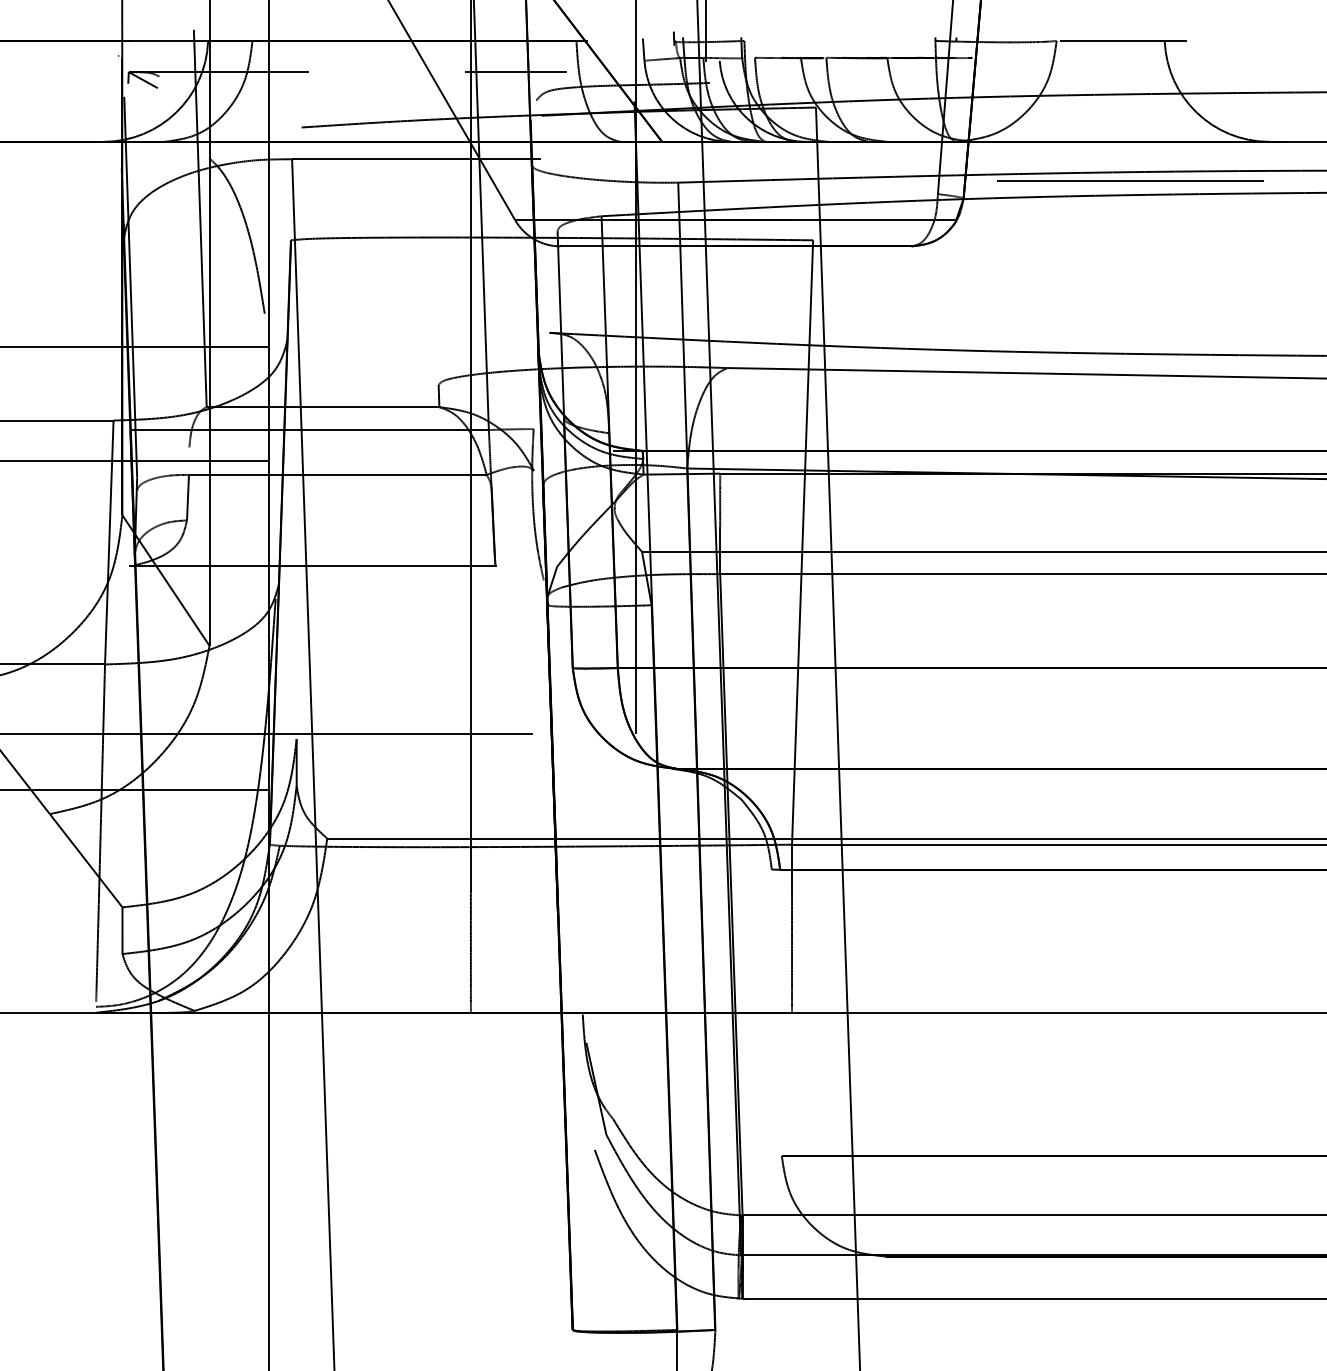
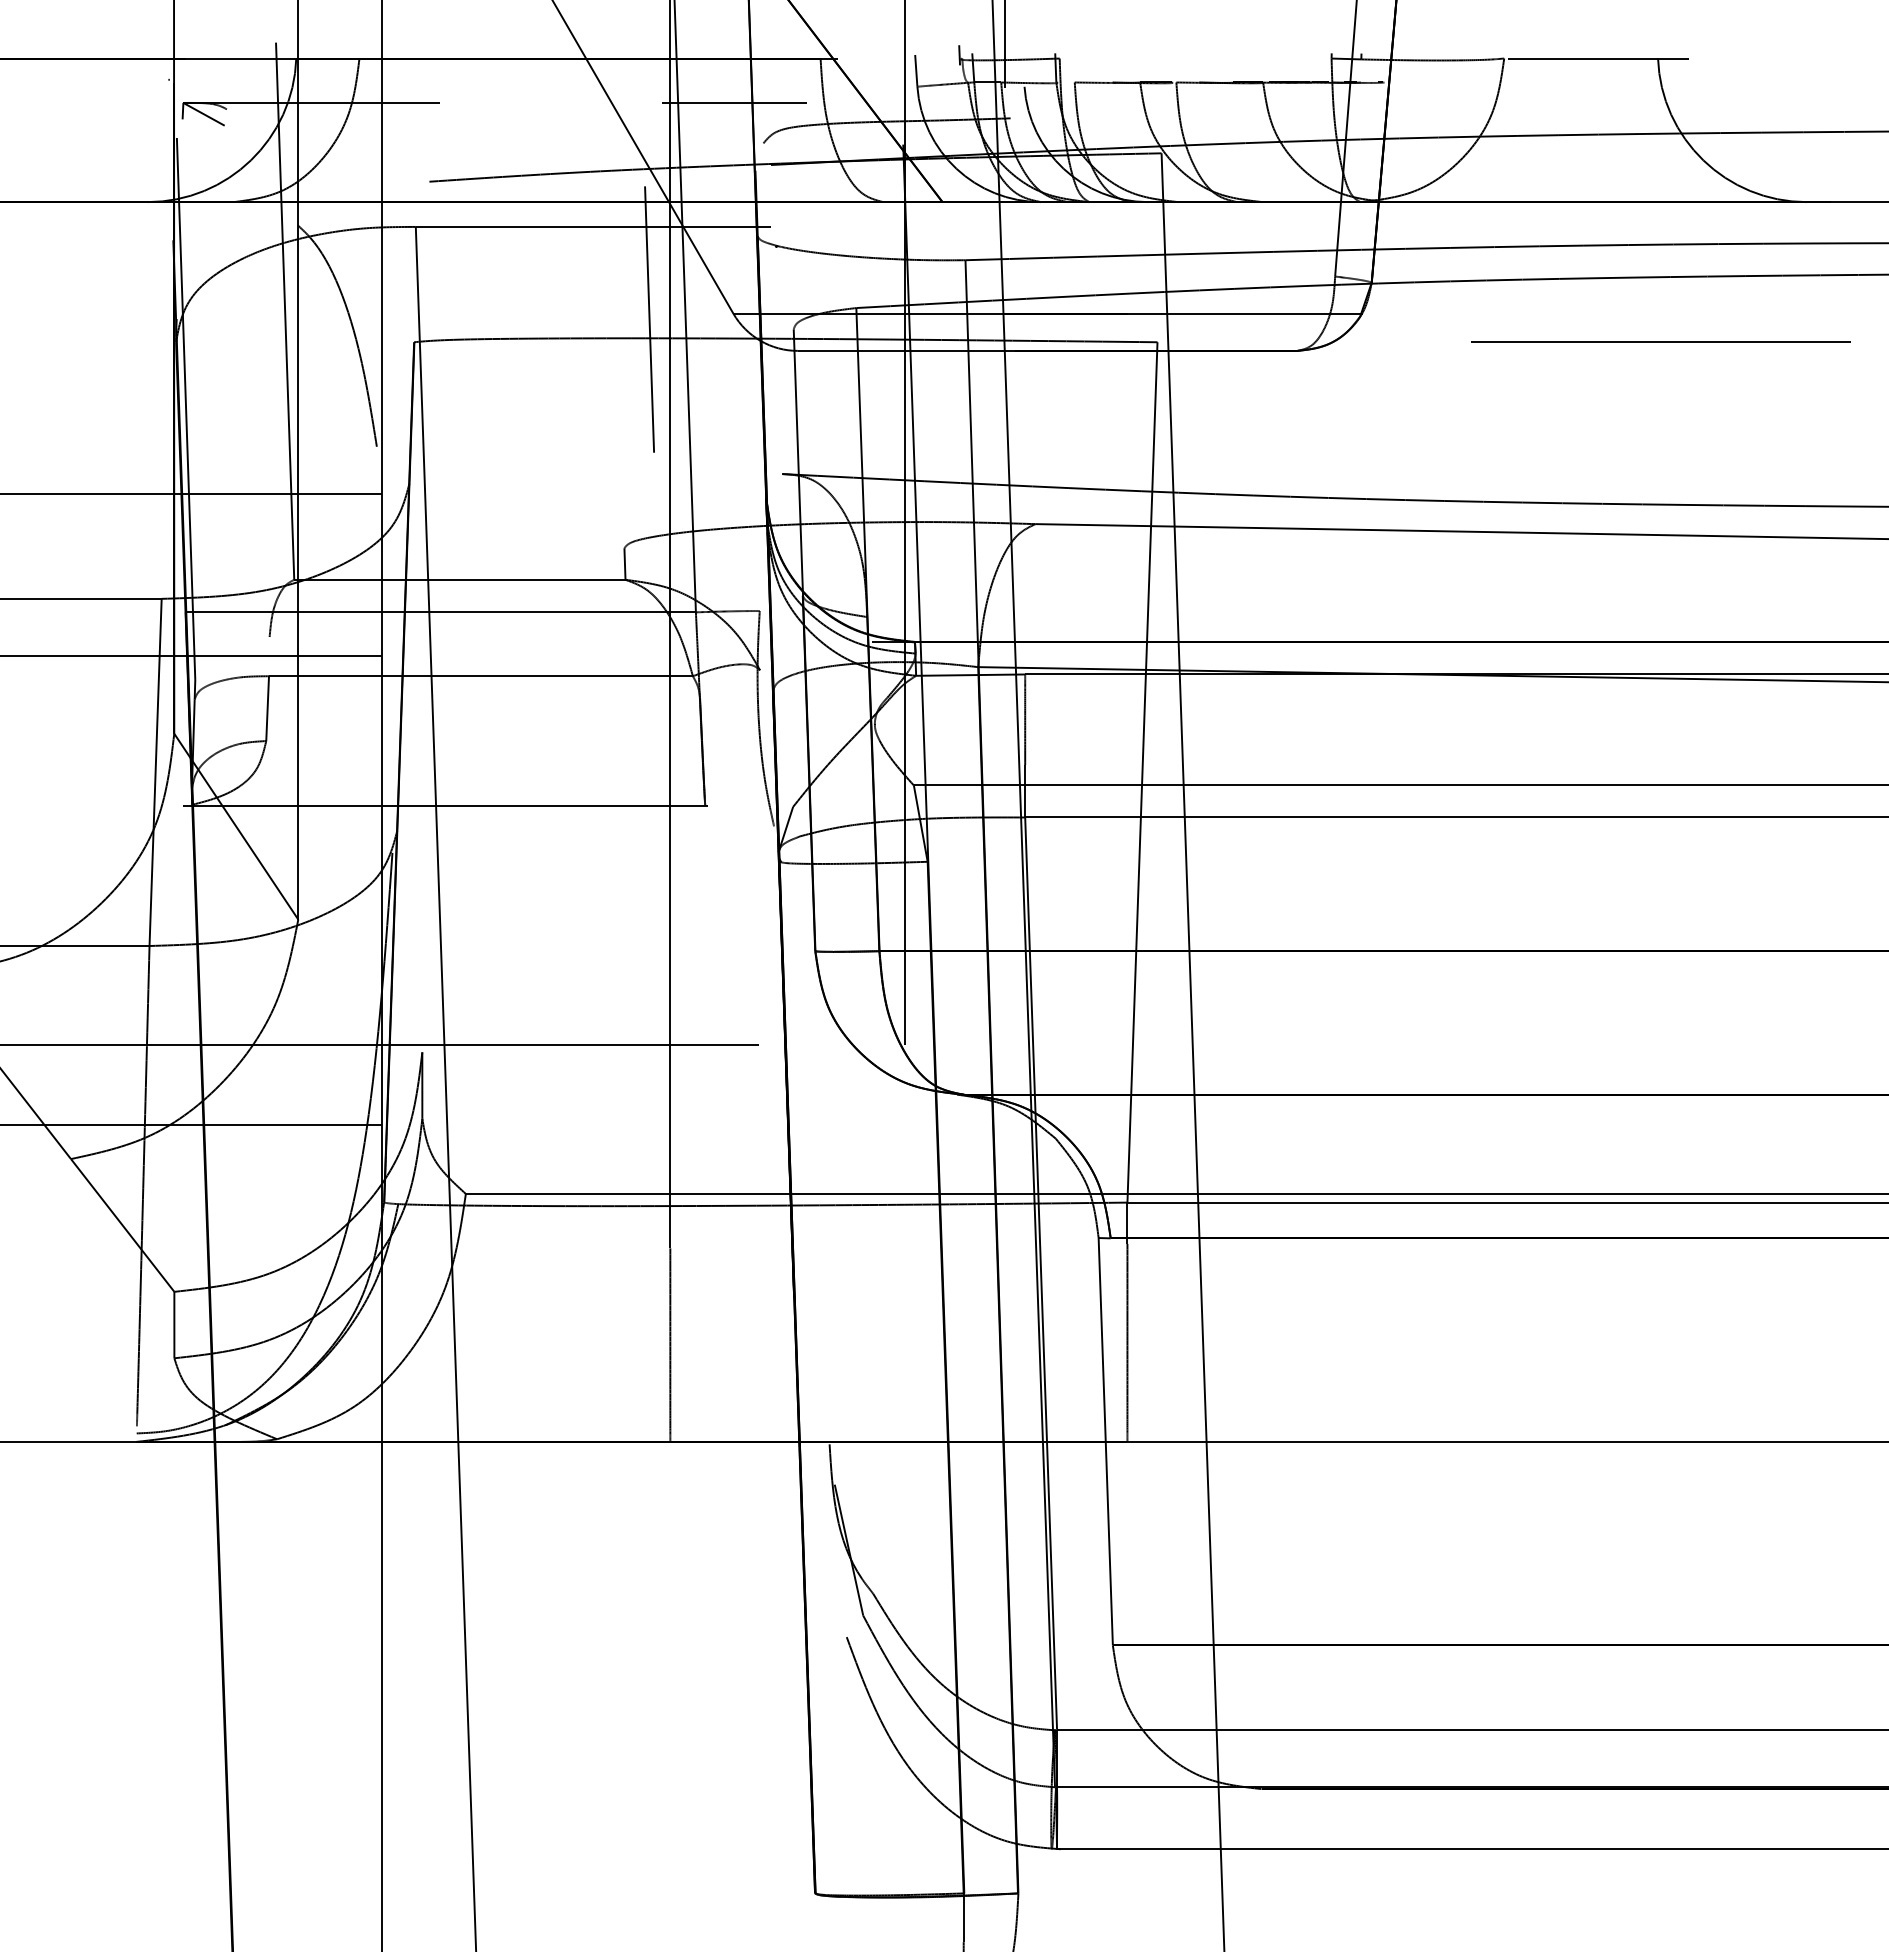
line: (1129, 180) -> (1660, 341), moved
line: (456, 224) -> (649, 319), added
line: (776, 1012) -> (1105, 1441), added

